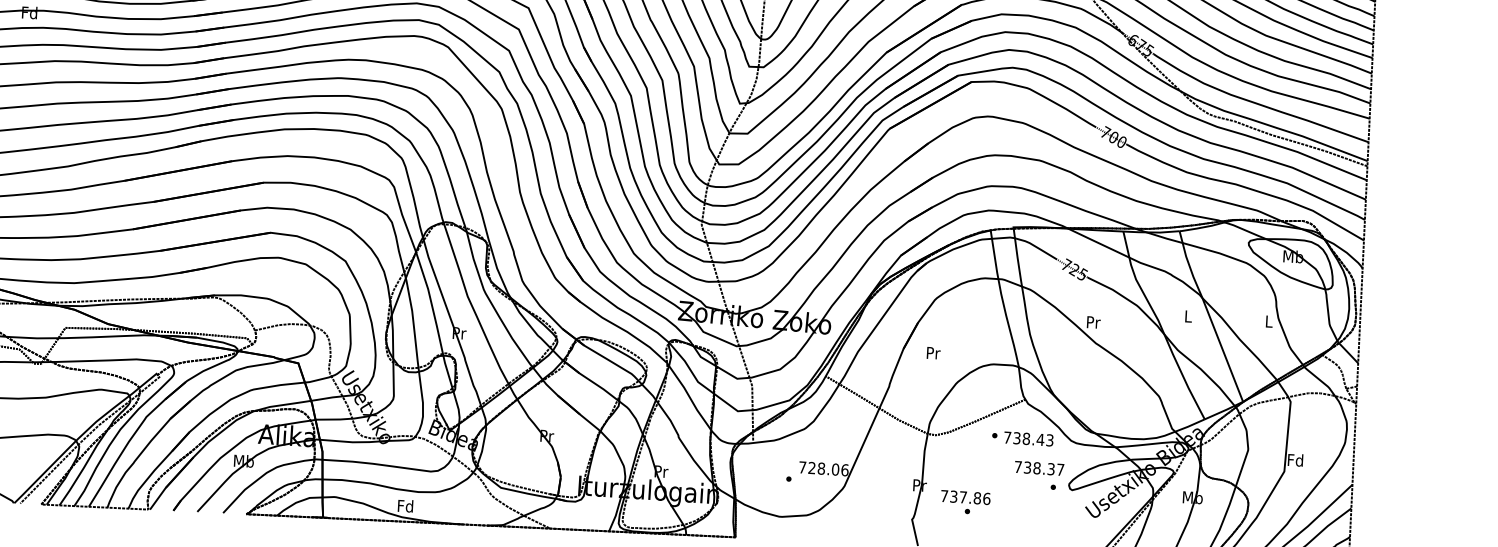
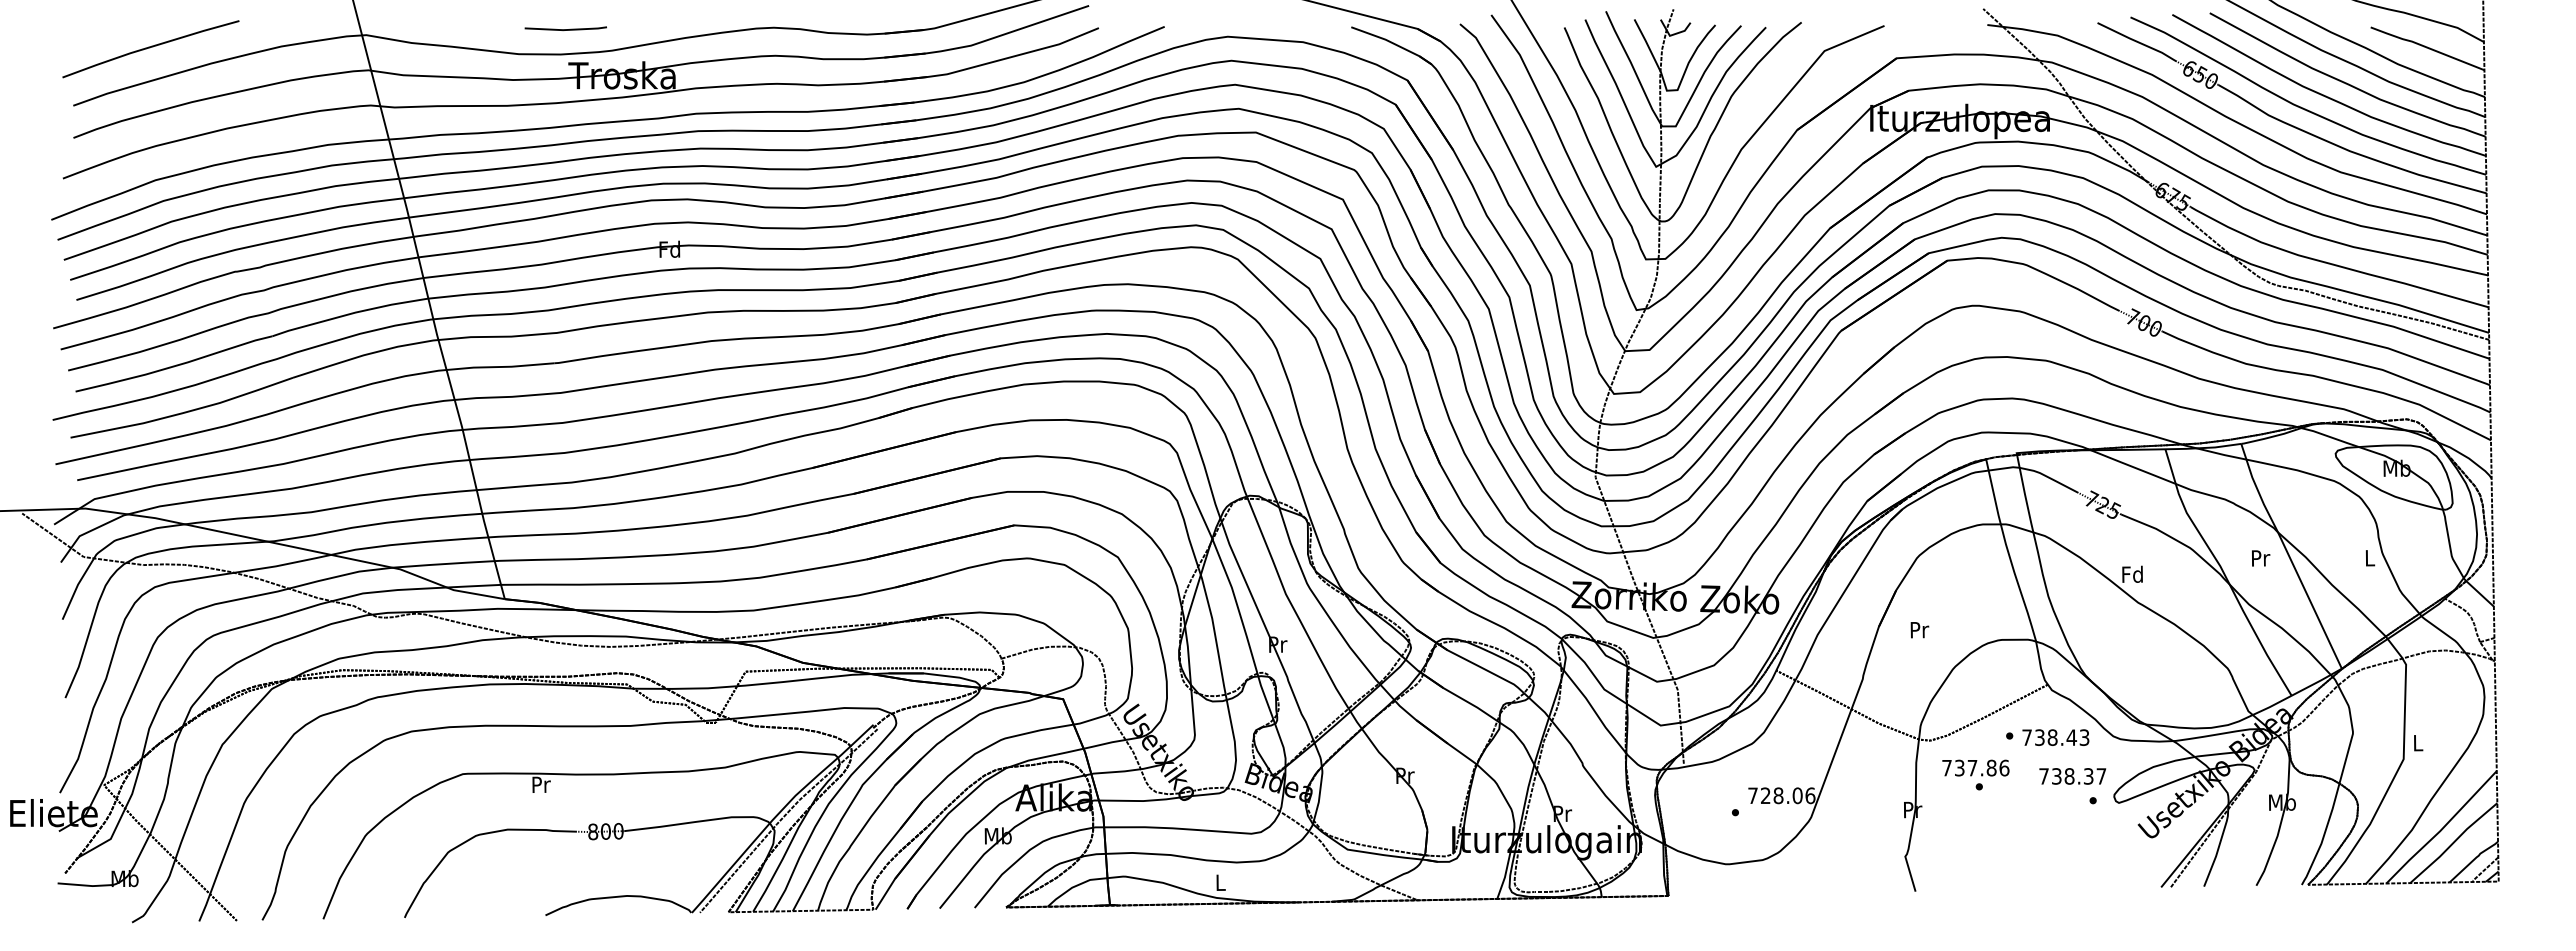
text: (1189, 316) -> (2261, 558), L -> Pr
text: (1093, 321) -> (2132, 573), Pr -> Fd
text: (1295, 459) -> (2417, 742), Fd -> L
text: (965, 502) -> (1975, 774), moved
text: (405, 506) -> (1220, 882), Fd -> L

